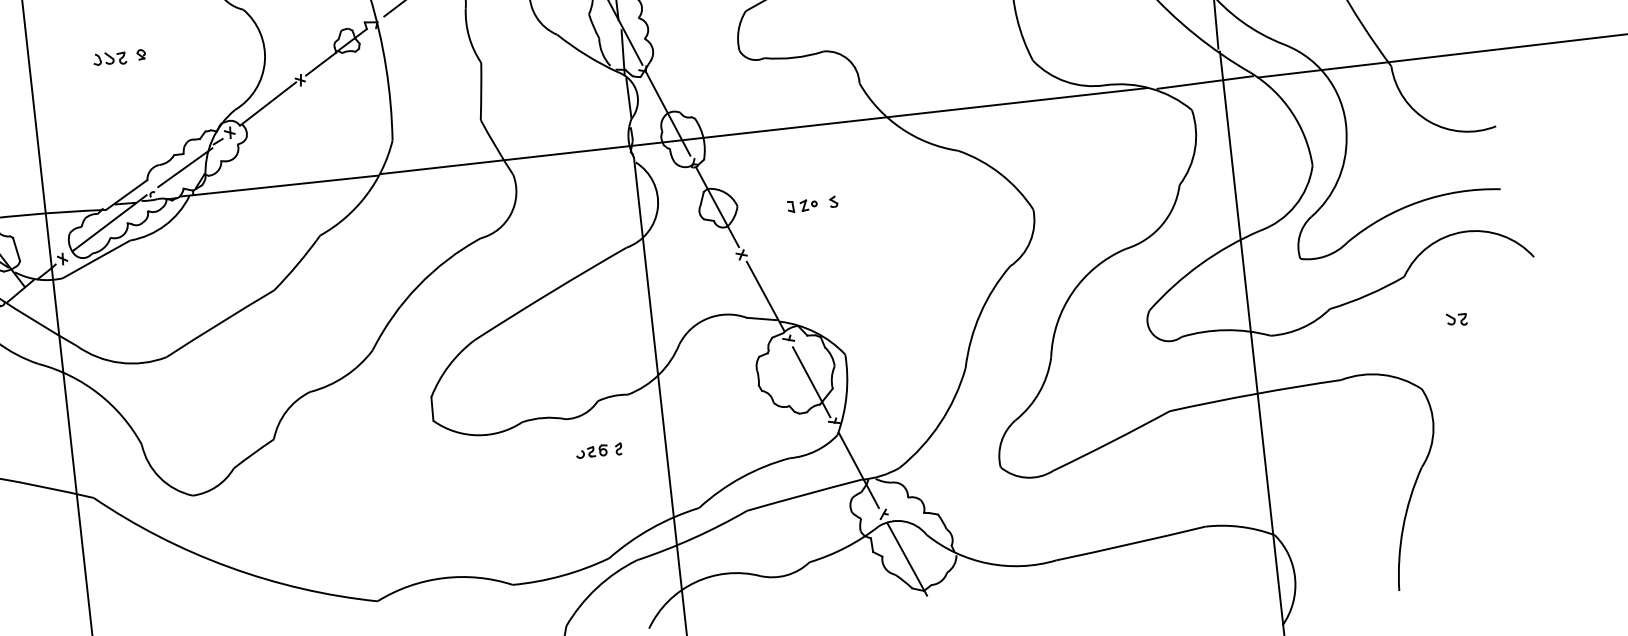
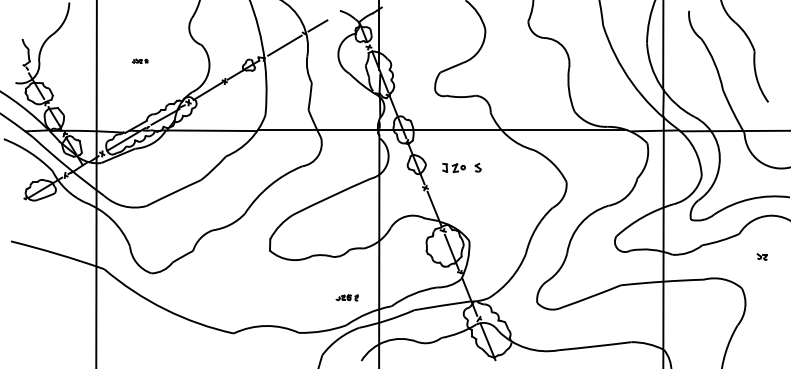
part: (120, 58) -> (140, 61), size x0.6
part: (811, 203) -> (461, 167), size x1.6
part: (597, 450) -> (346, 297), moved

